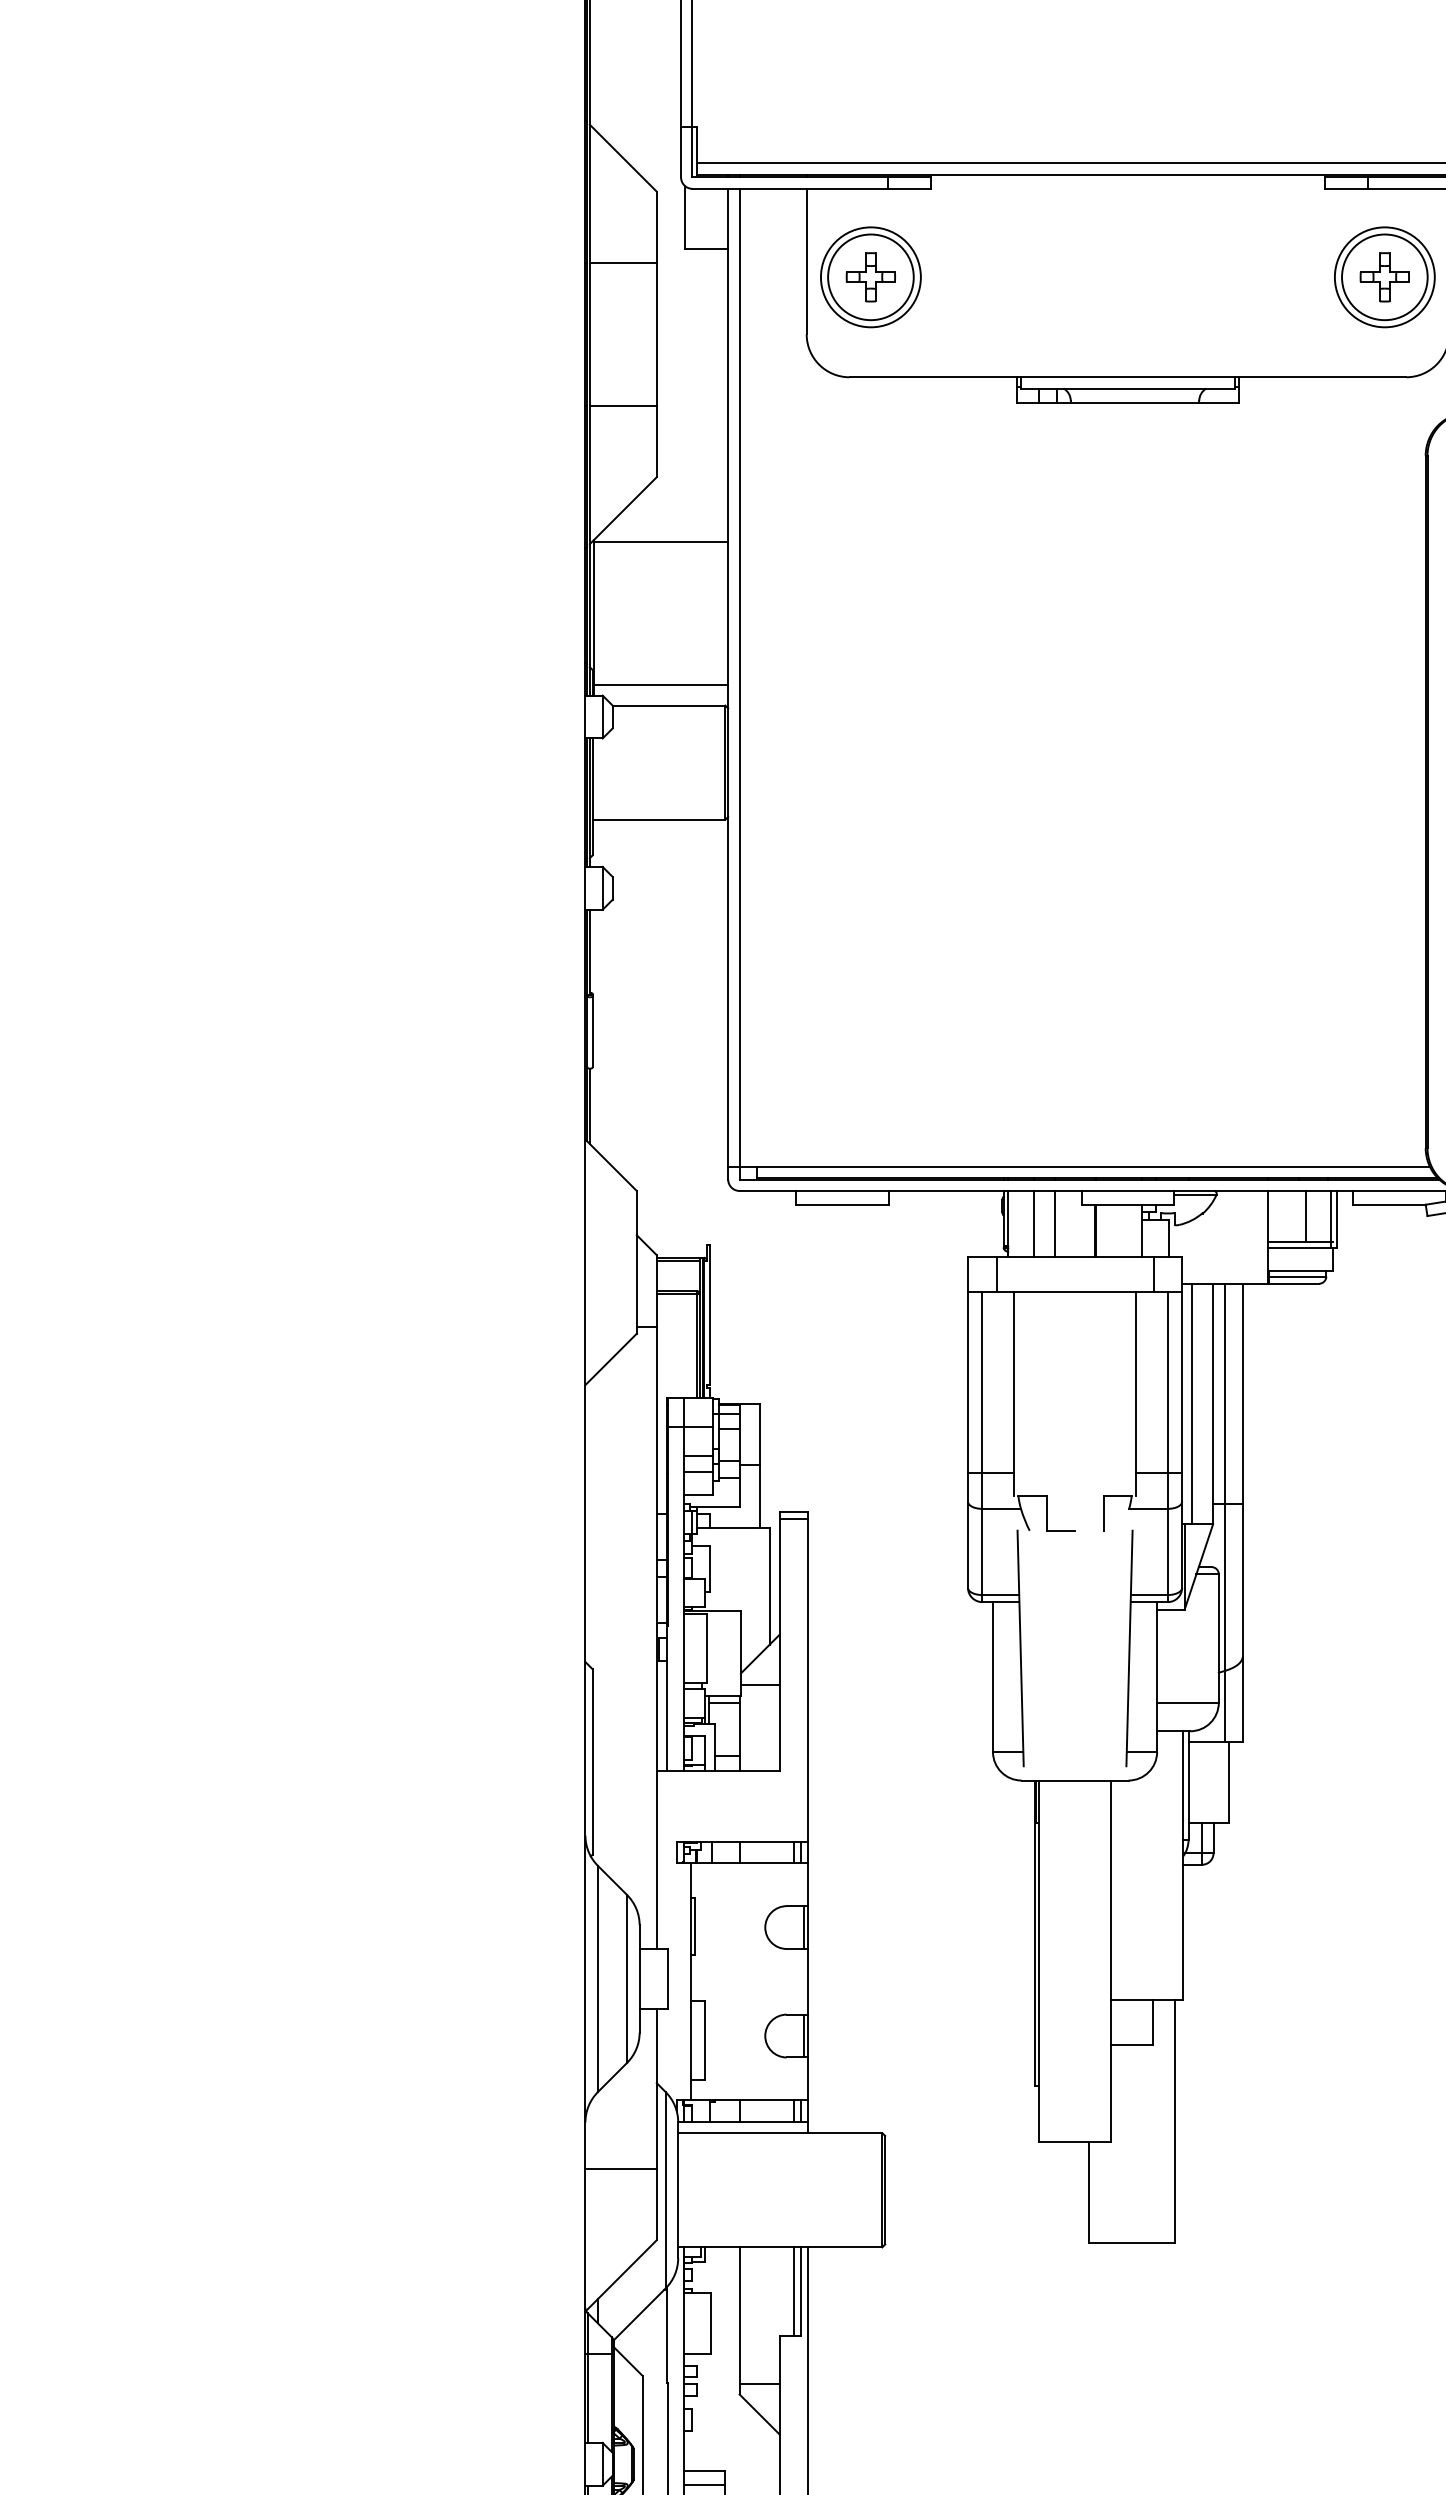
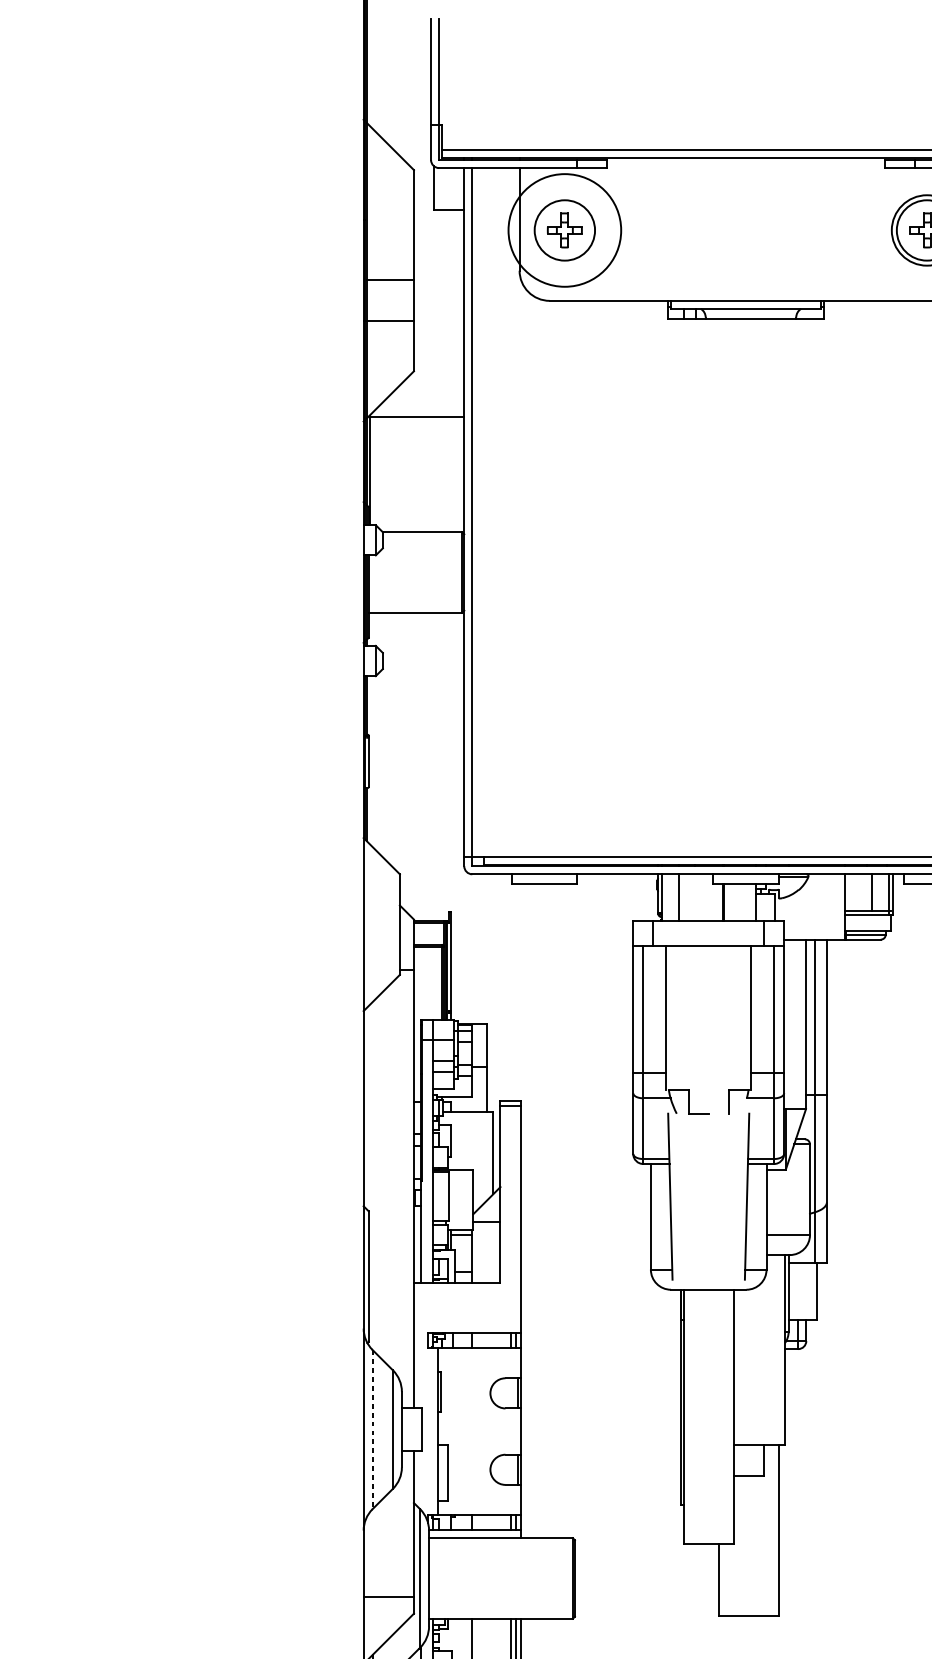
line: (622, 263) -> (389, 280), moved
circle: (870, 277) -> (564, 230), size x1.6
line: (660, 684) -> (416, 517), removed
line: (1055, 1223) -> (694, 897), removed
line: (1191, 1403) -> (790, 1024), removed
line: (597, 1979) -> (372, 1429), solid -> dashed
line: (620, 2168) -> (388, 1596), moved

